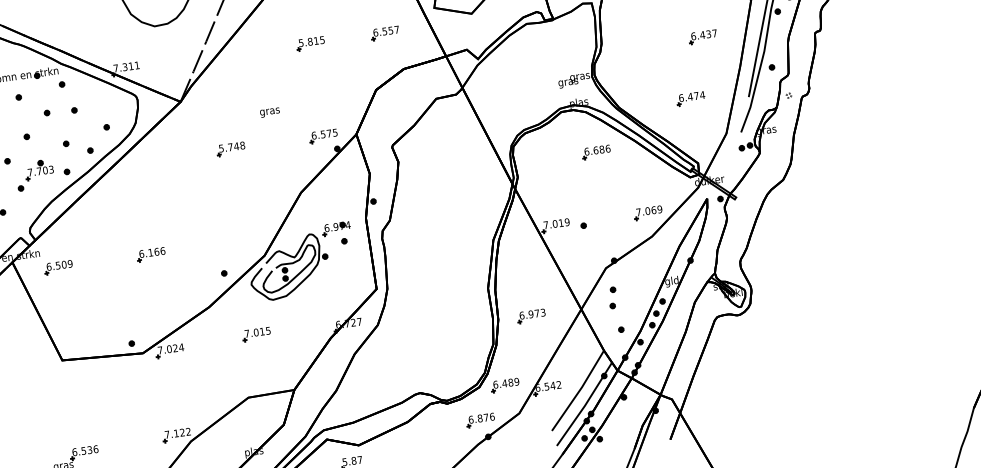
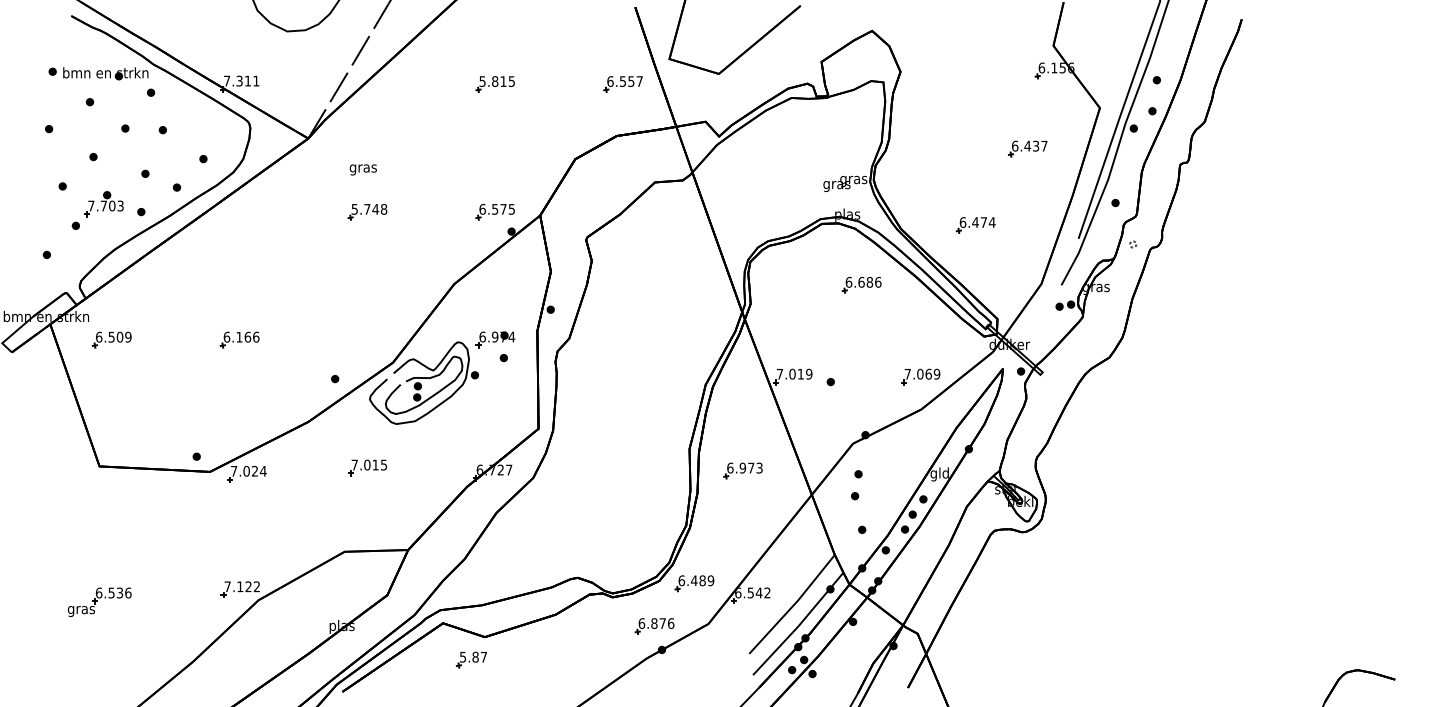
part: (384, 33) -> (622, 84), moved
part: (690, 99) -> (975, 225), moved
text: (269, 112) -> (362, 169), moved
part: (531, 316) -> (742, 470), moved

